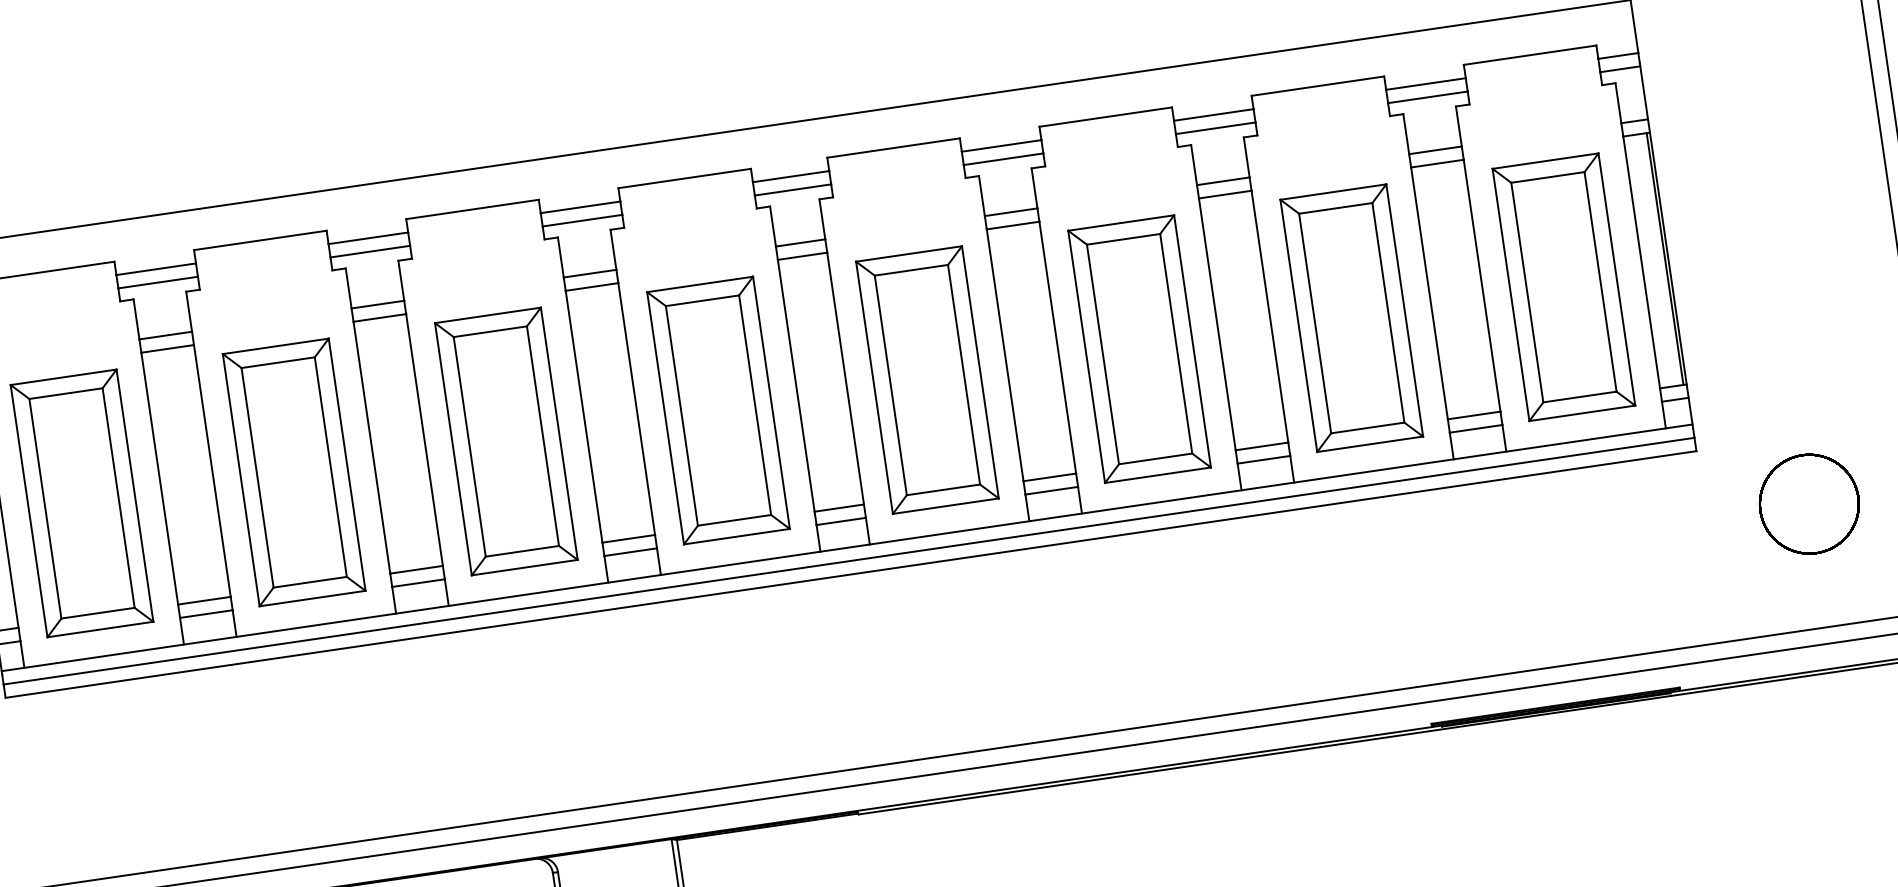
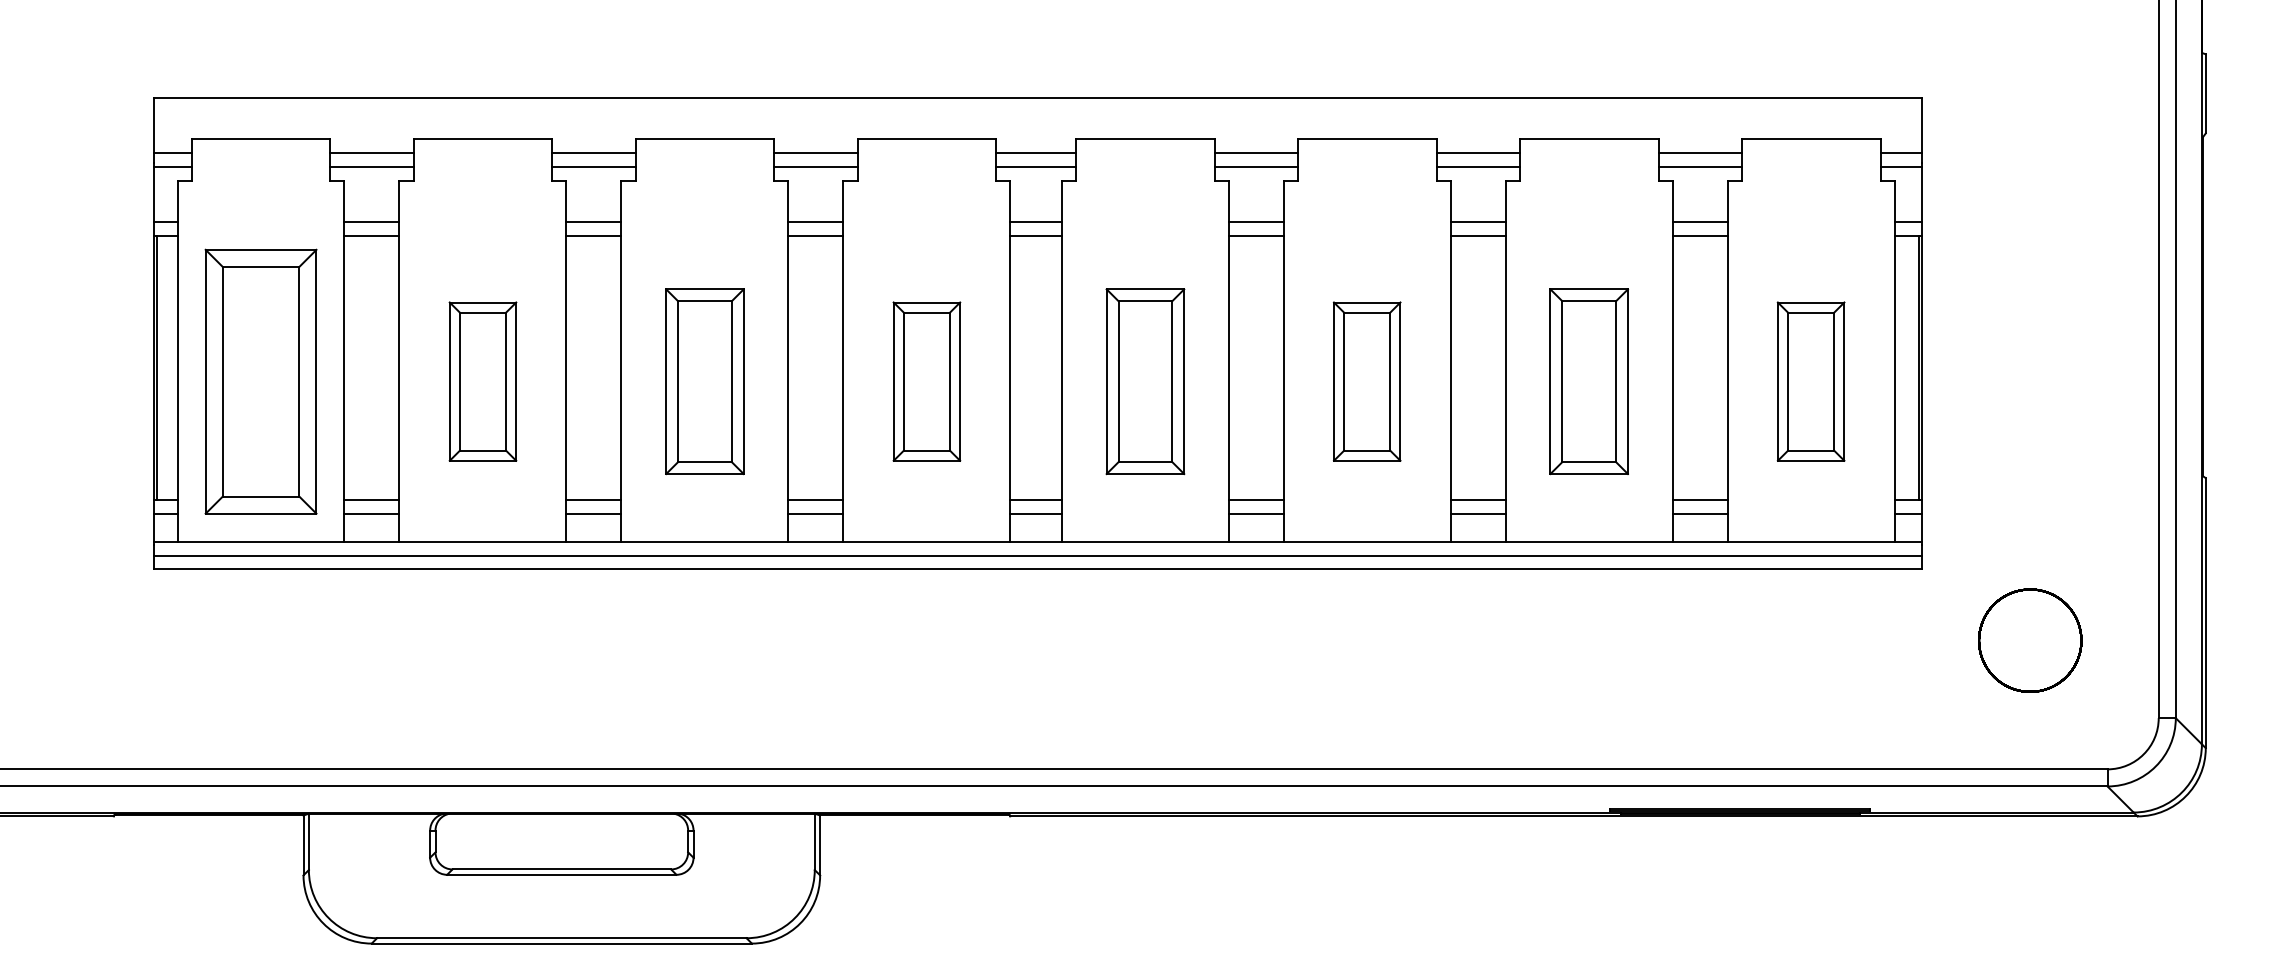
part: (1563, 287) -> (1810, 381), size x0.6
part: (1350, 318) -> (1588, 381), size x0.7
part: (1138, 348) -> (1366, 381), size x0.6
part: (927, 379) -> (1145, 381), size x0.7
part: (718, 410) -> (926, 381), size x0.6
part: (505, 441) -> (704, 381), size x0.7
part: (293, 472) -> (482, 381), size x0.6

